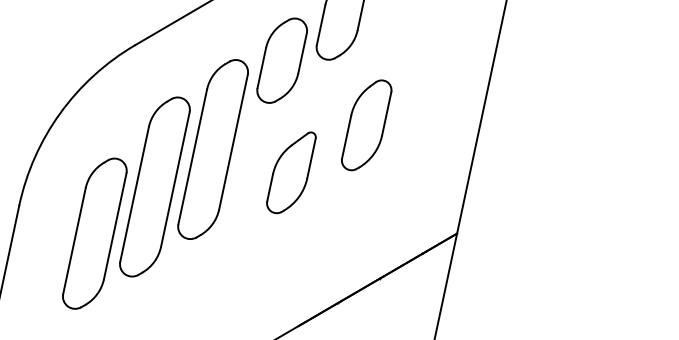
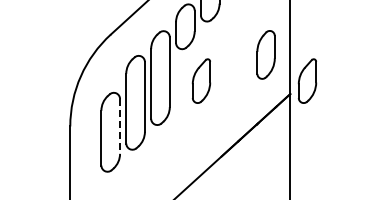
part: (365, 124) -> (265, 54), moved
part: (495, 214) -> (307, 80), added
line: (116, 226) -> (120, 126), solid -> dashed

